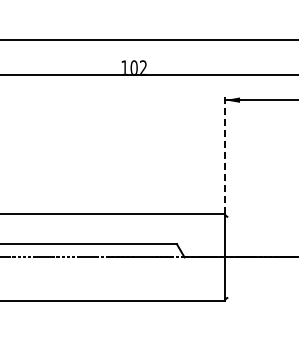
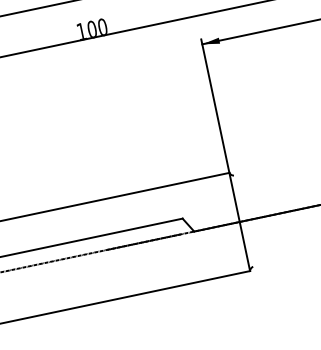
text: (143, 66) -> (102, 25), 102 -> 100
line: (224, 154) -> (214, 105), dashed -> solid

